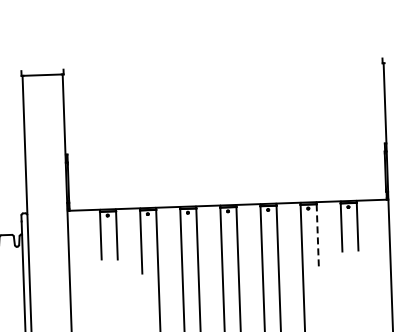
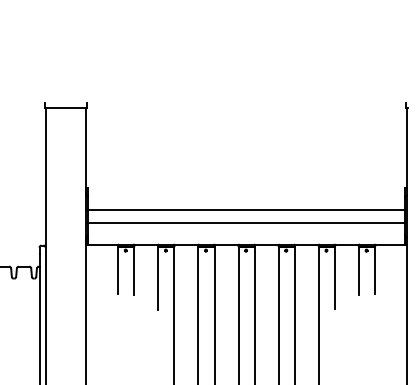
line: (225, 171) -> (245, 210), added
line: (226, 183) -> (245, 222), added
line: (317, 235) -> (334, 277), dashed -> solid

